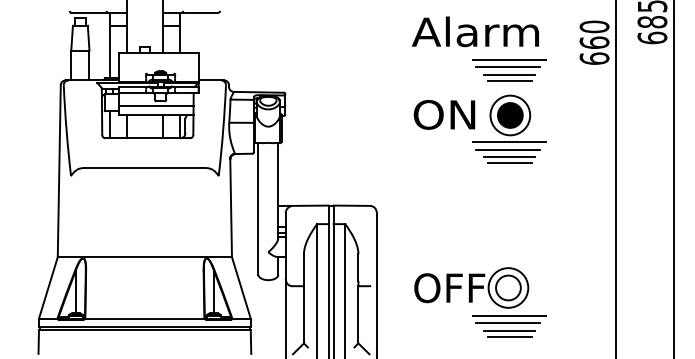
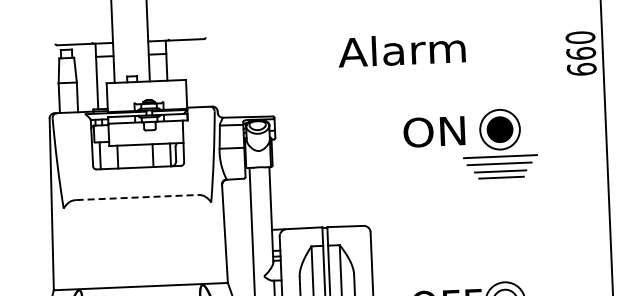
text: (474, 31) -> (400, 49), moved
part: (509, 70) -> (497, 84), removed
line: (156, 105) -> (146, 134), removed
line: (144, 168) -> (136, 197), solid -> dashed

